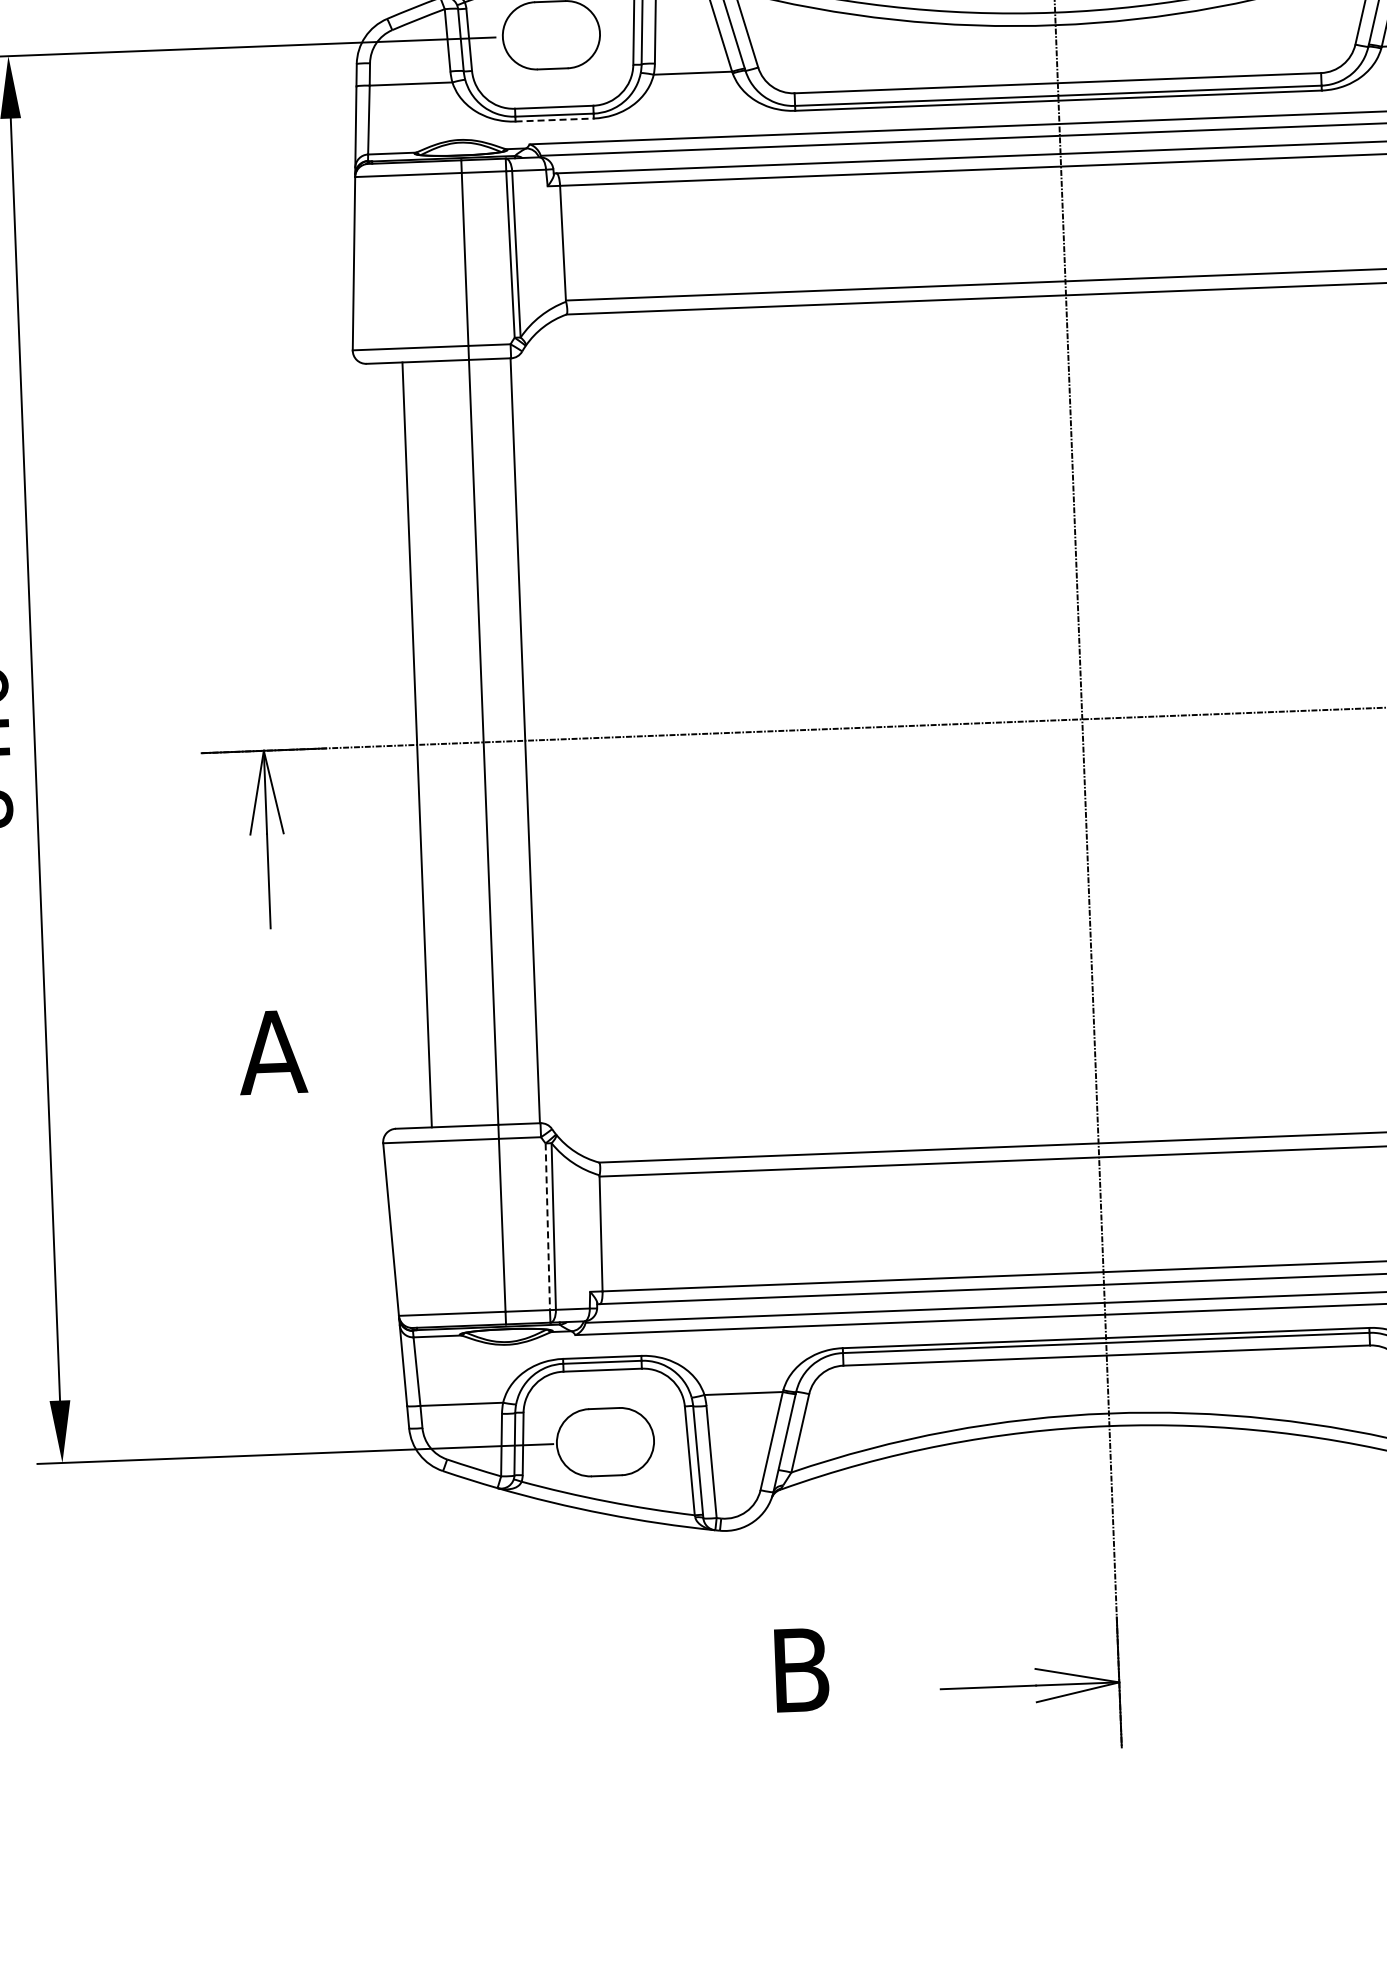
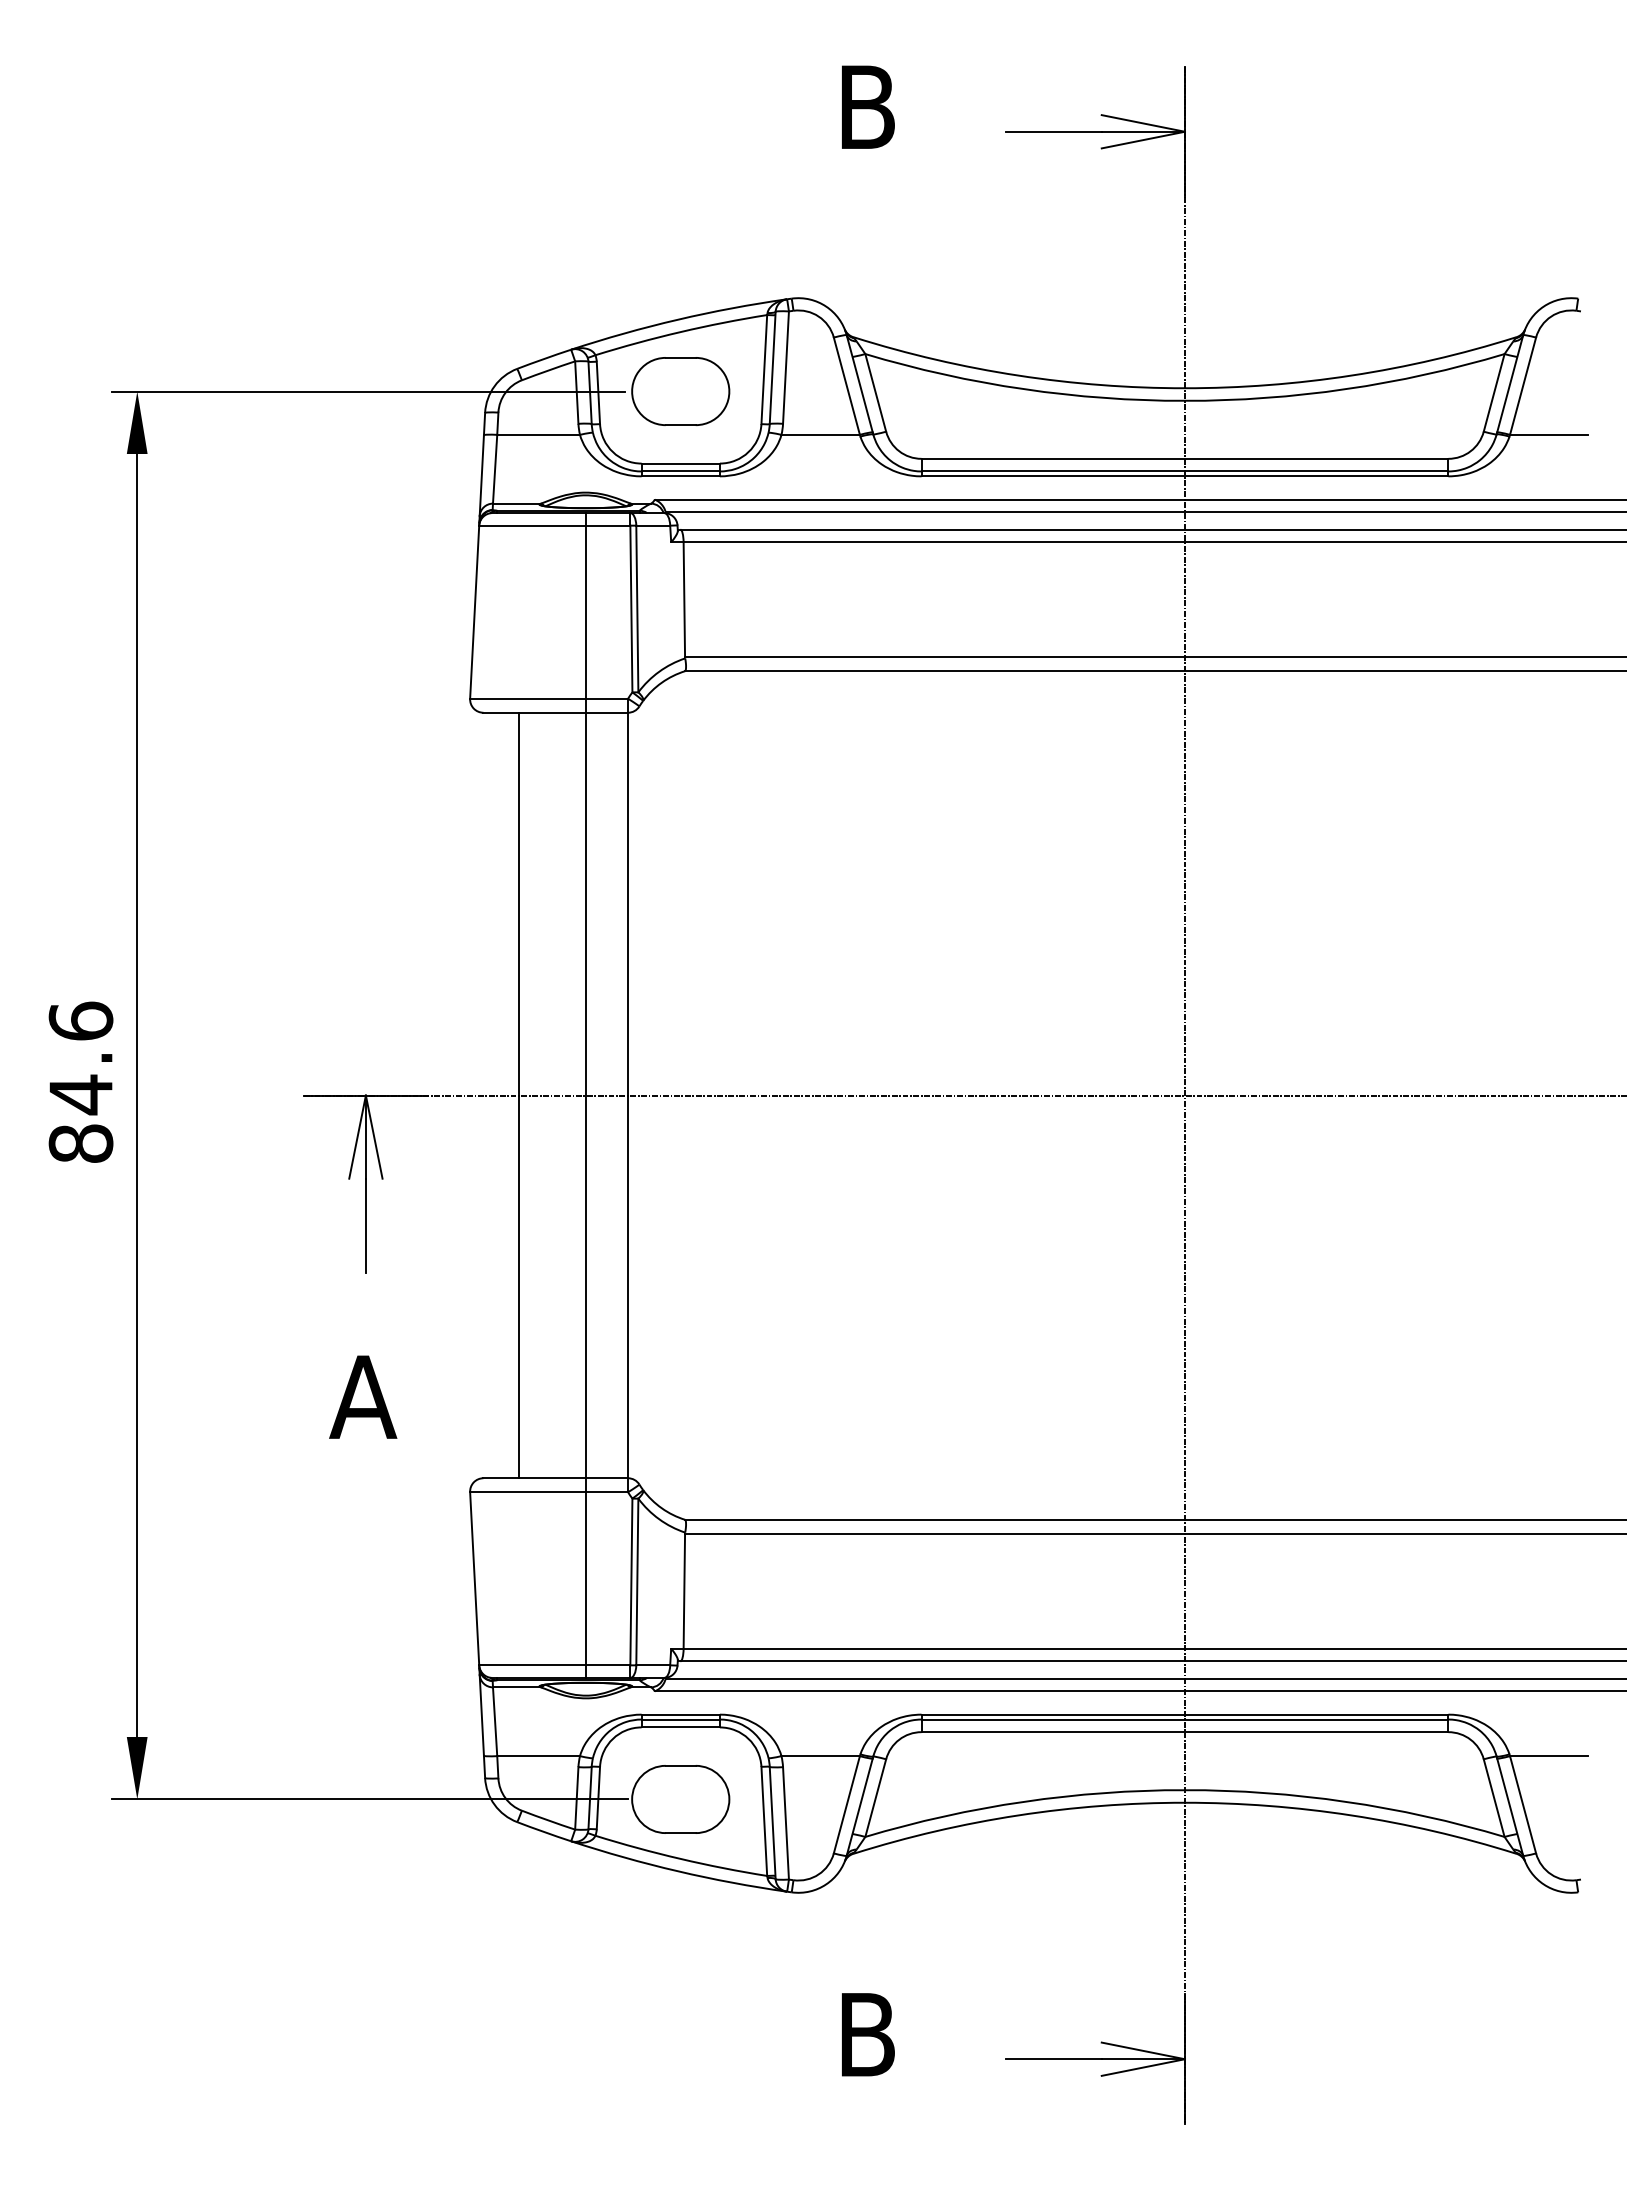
line: (555, 120) -> (681, 476), dashed -> solid
line: (547, 1227) -> (631, 1582), dashed -> solid

